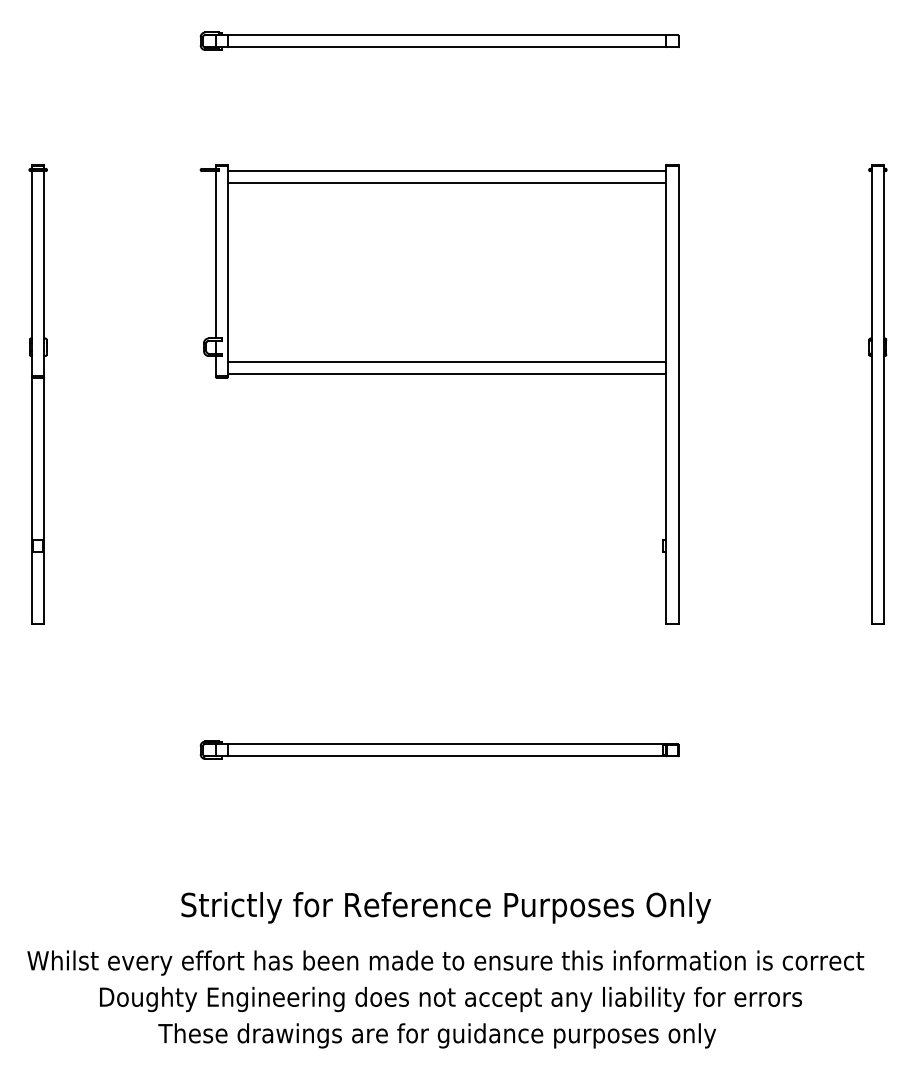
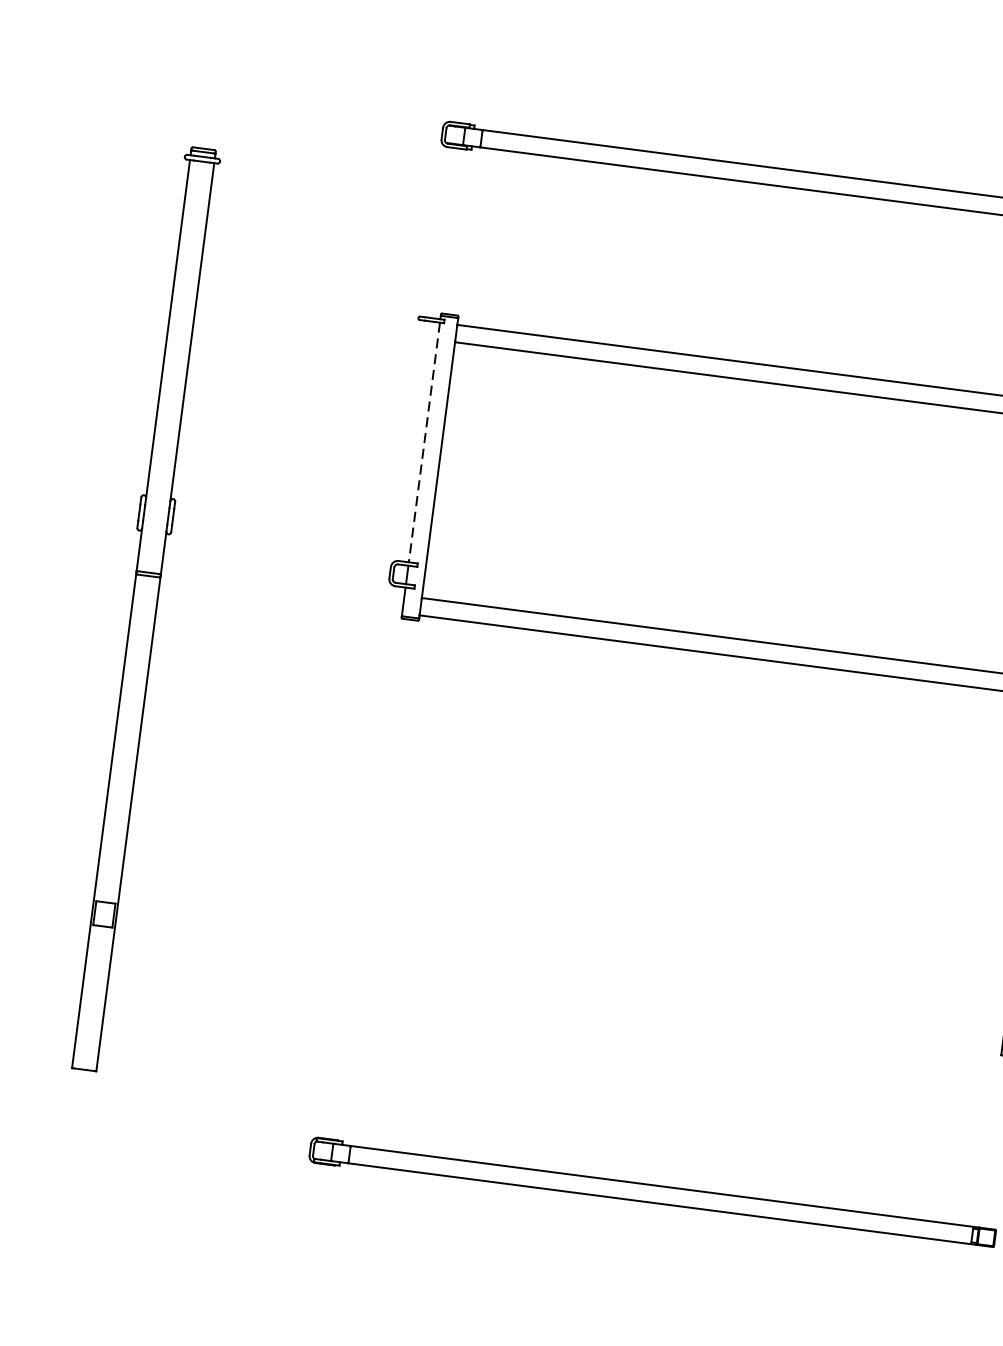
line: (215, 254) -> (423, 441), solid -> dashed
part: (37, 394) -> (142, 609), size x1.4

